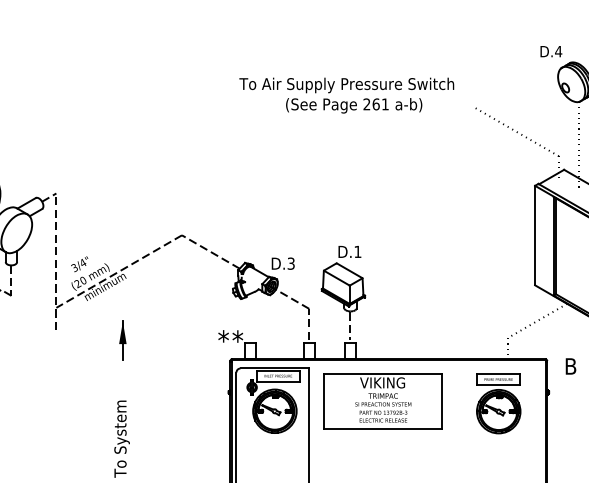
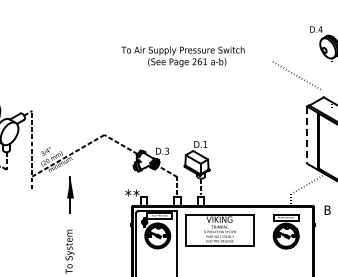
text: (345, 95) -> (182, 56), moved
line: (535, 236) -> (307, 135), solid -> dashed
part: (122, 340) -> (70, 195), size x1.6

